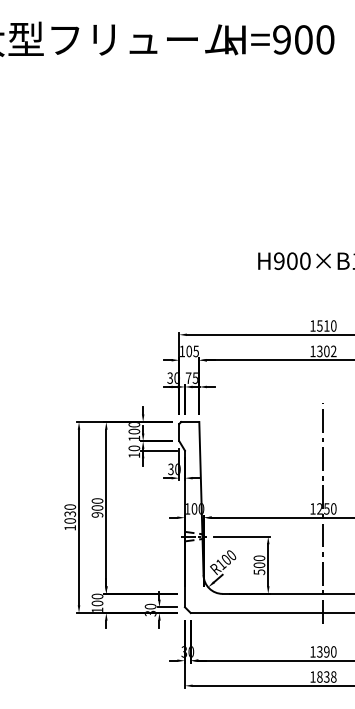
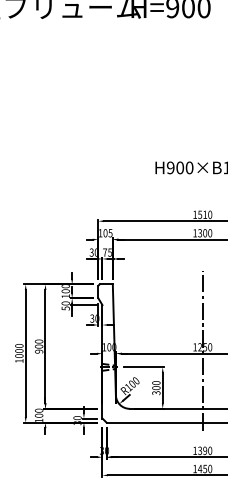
text: (333, 351) -> (209, 233), 1302 -> 1300
text: (134, 455) -> (65, 308), 10 -> 50
text: (69, 513) -> (18, 350), 1030 -> 1000
text: (258, 571) -> (155, 392), 500 -> 300
text: (326, 676) -> (204, 468), 1838 -> 1450

